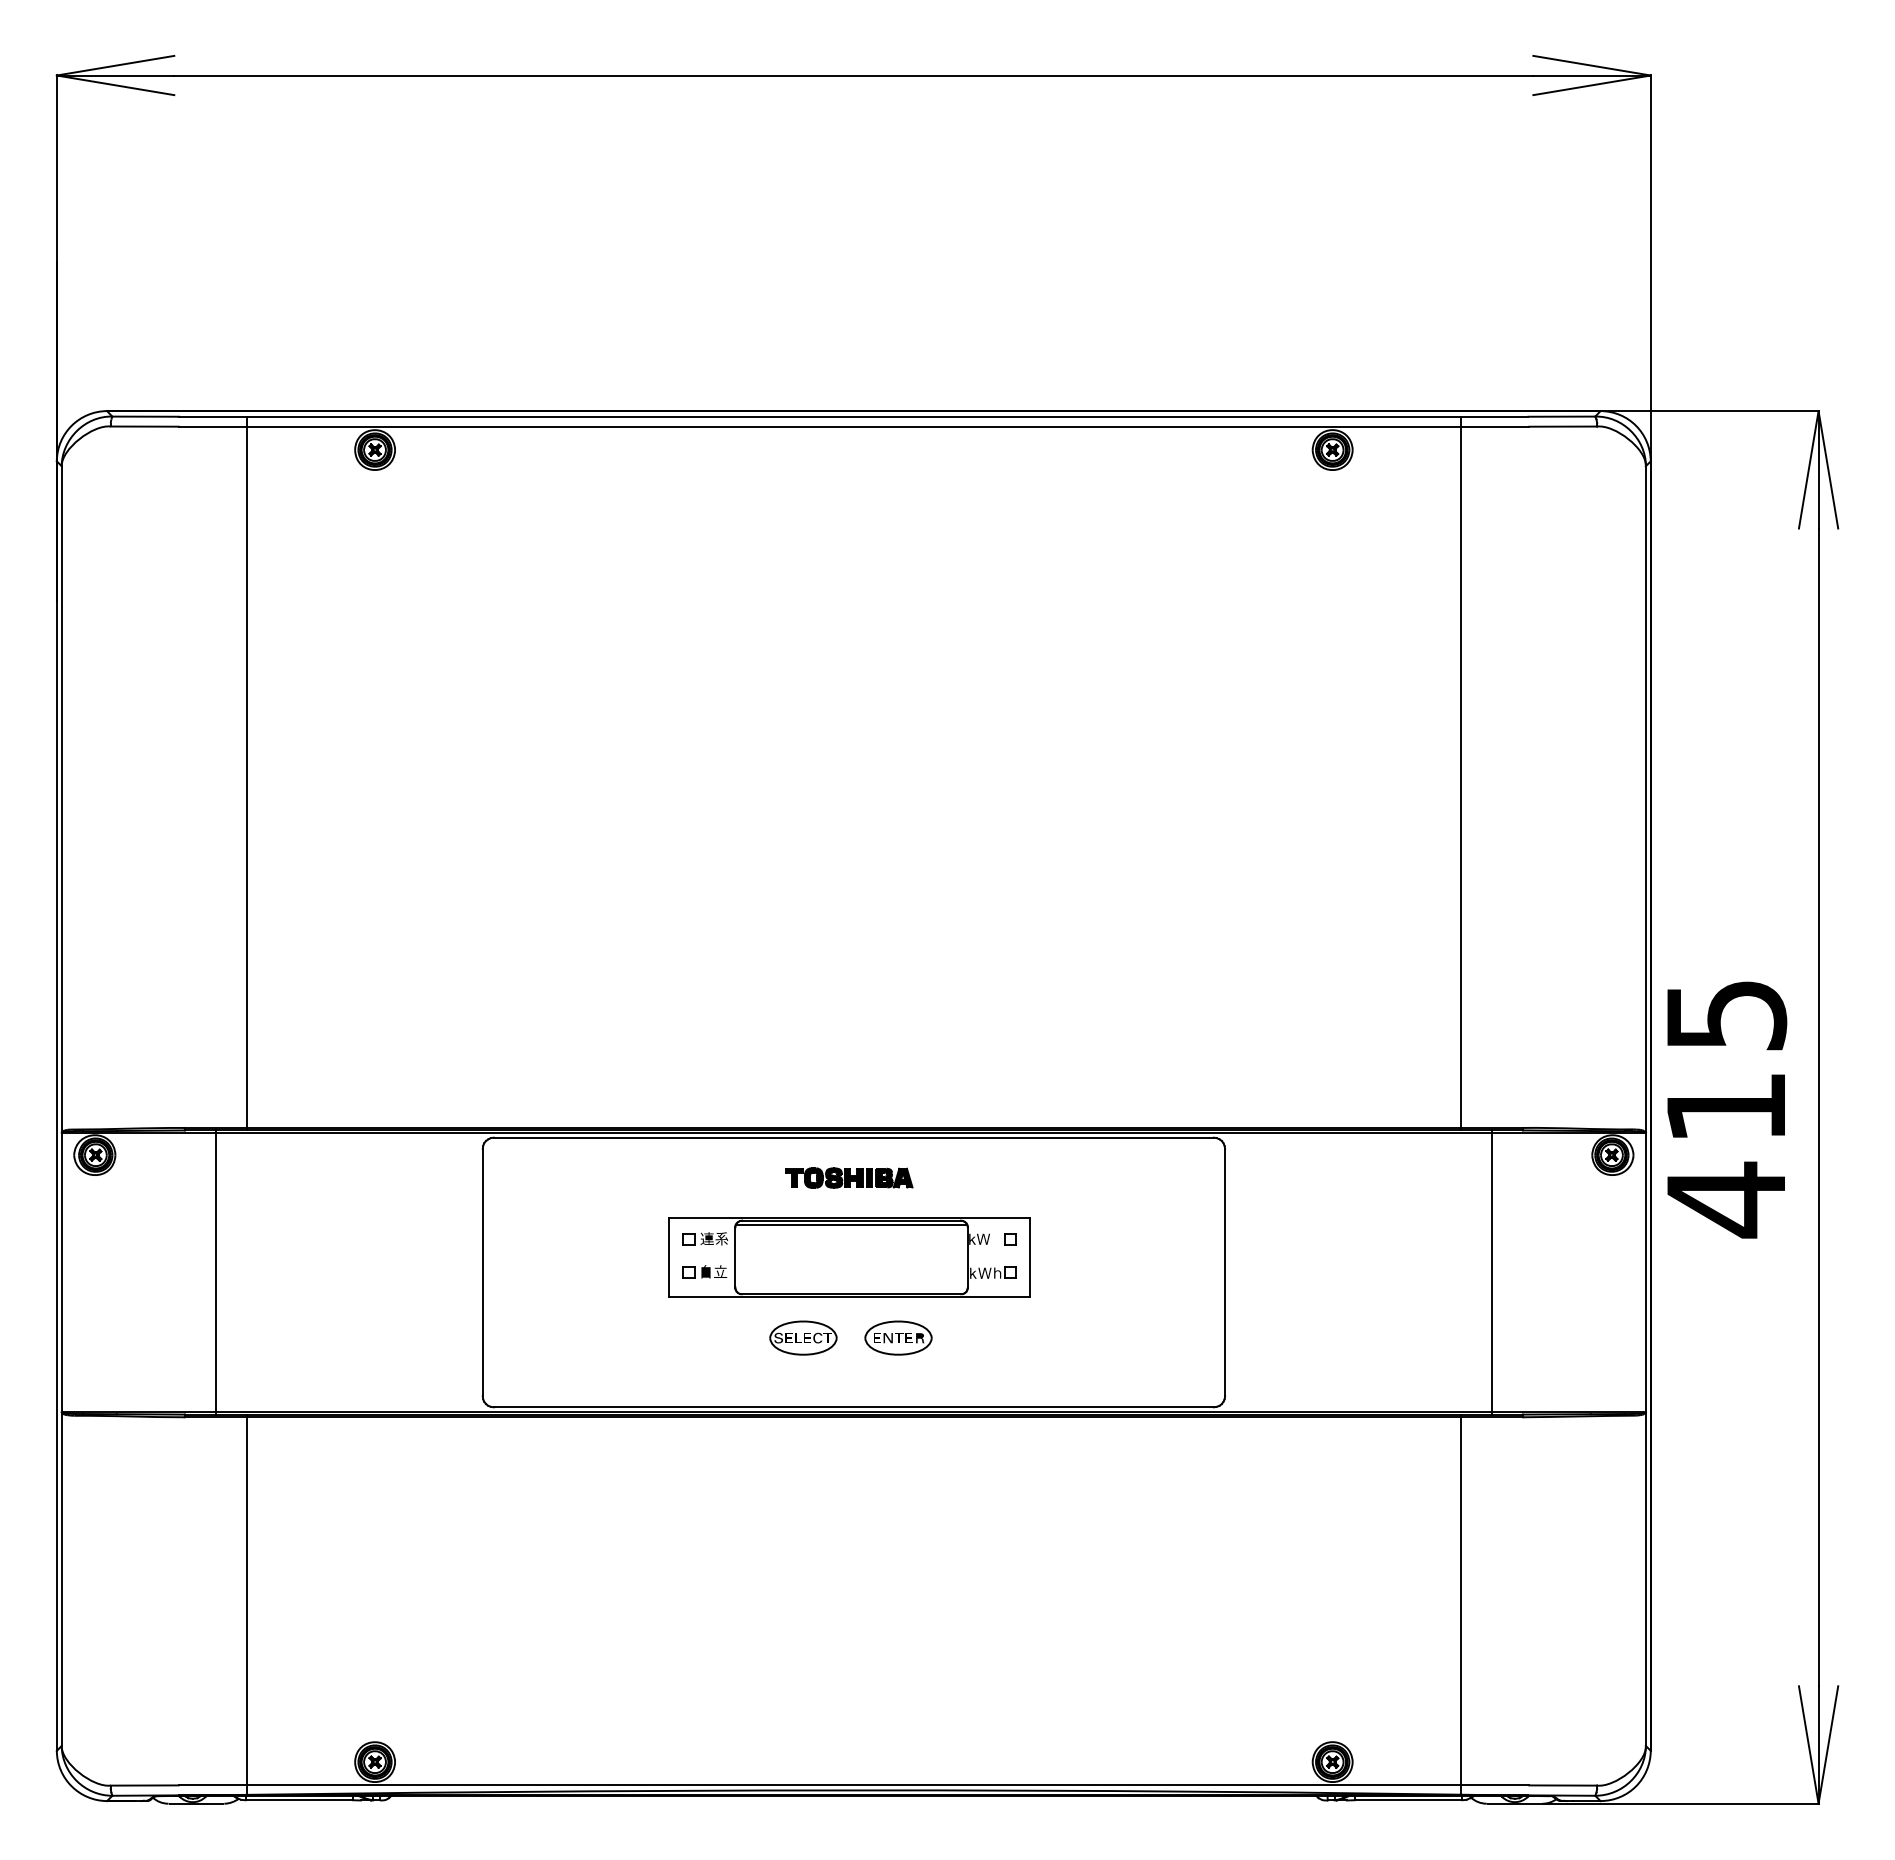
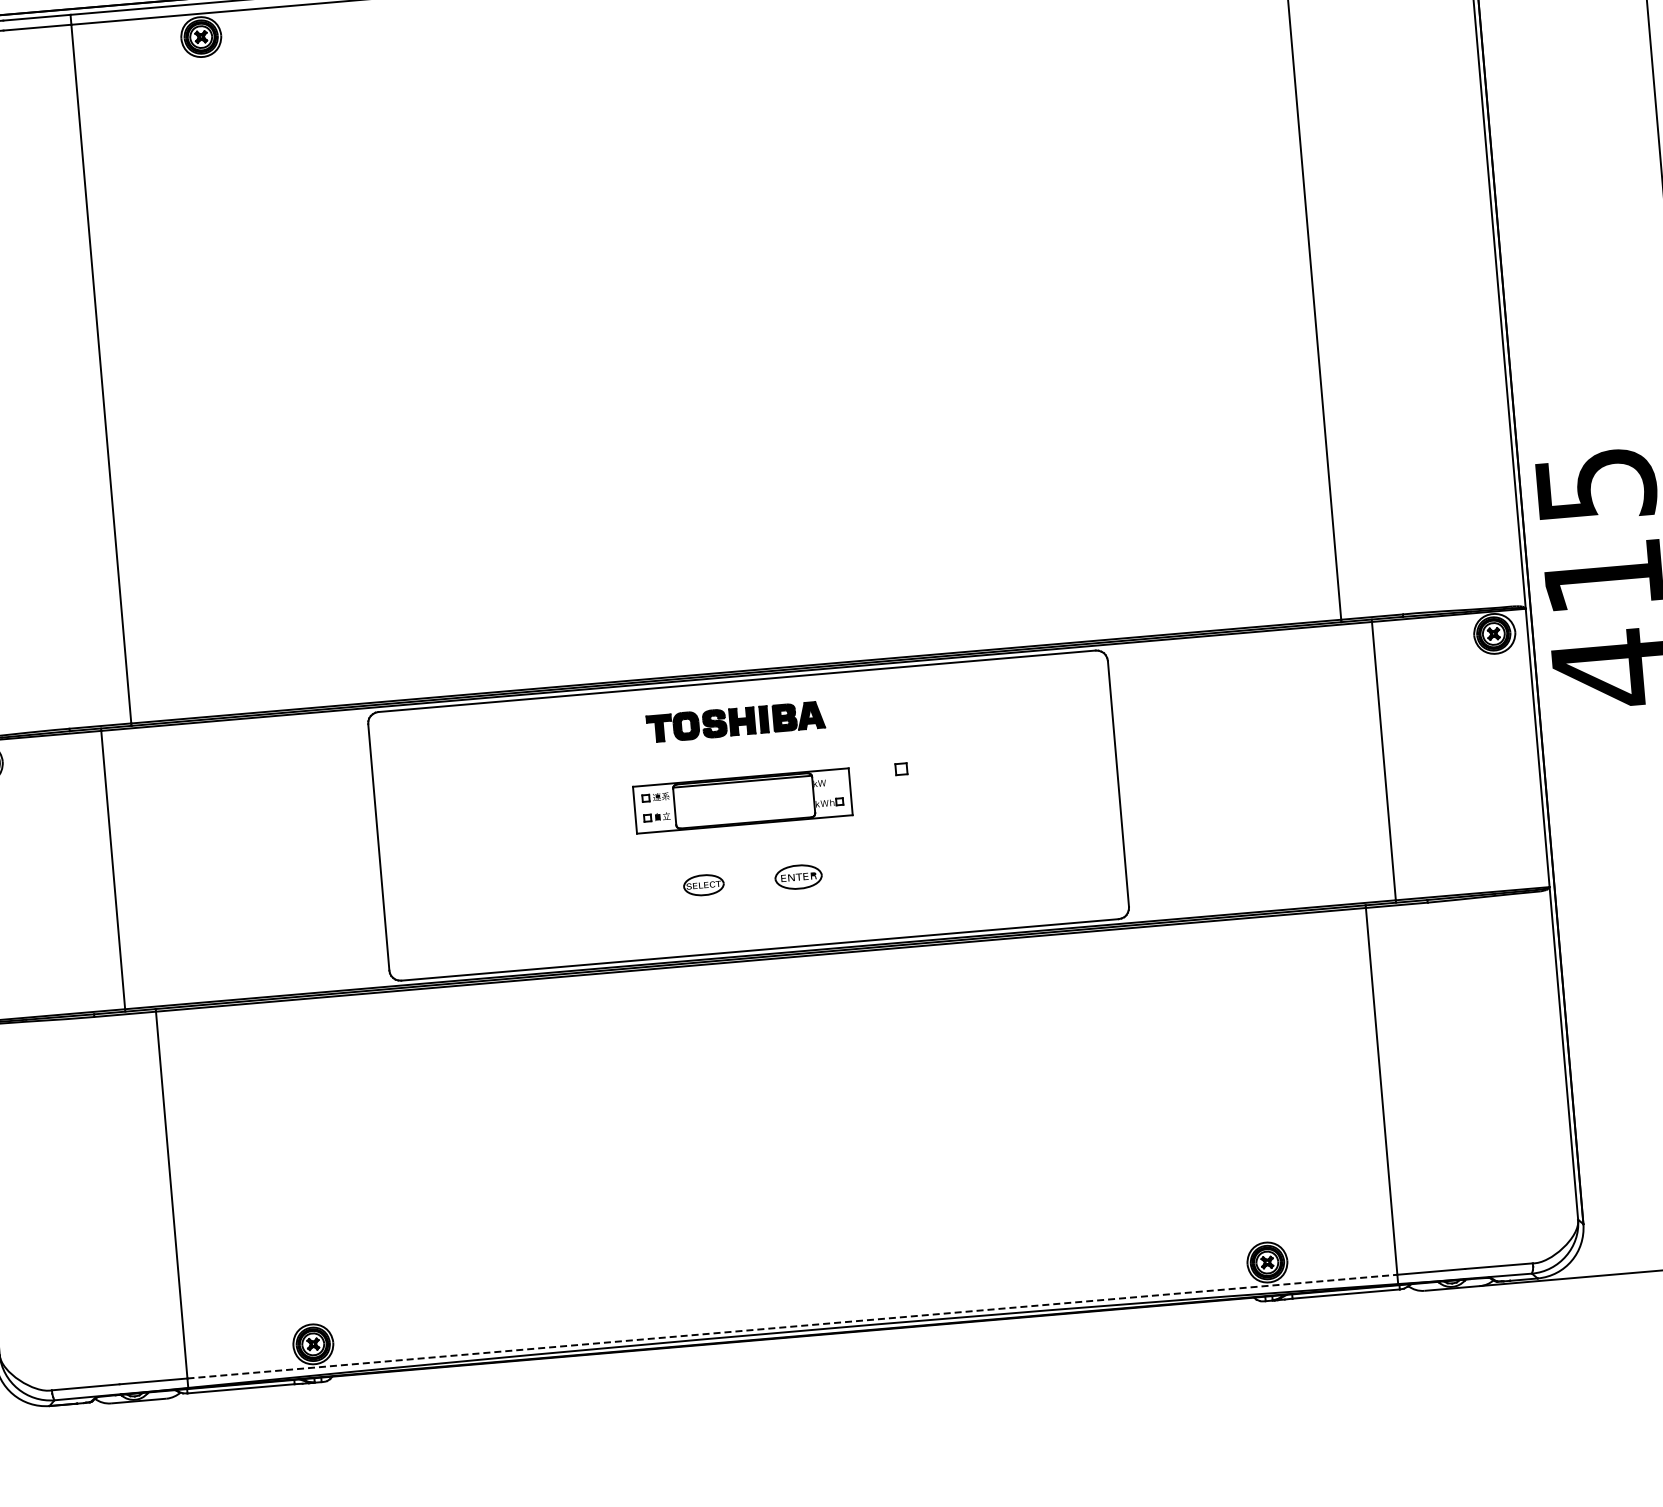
part: (849, 1177) -> (736, 721), size x1.4
part: (849, 1257) -> (742, 801), size x0.6
part: (803, 1337) -> (703, 884), size x0.6
part: (898, 1337) -> (798, 876), size x0.7
line: (854, 1785) -> (792, 1326), solid -> dashed

